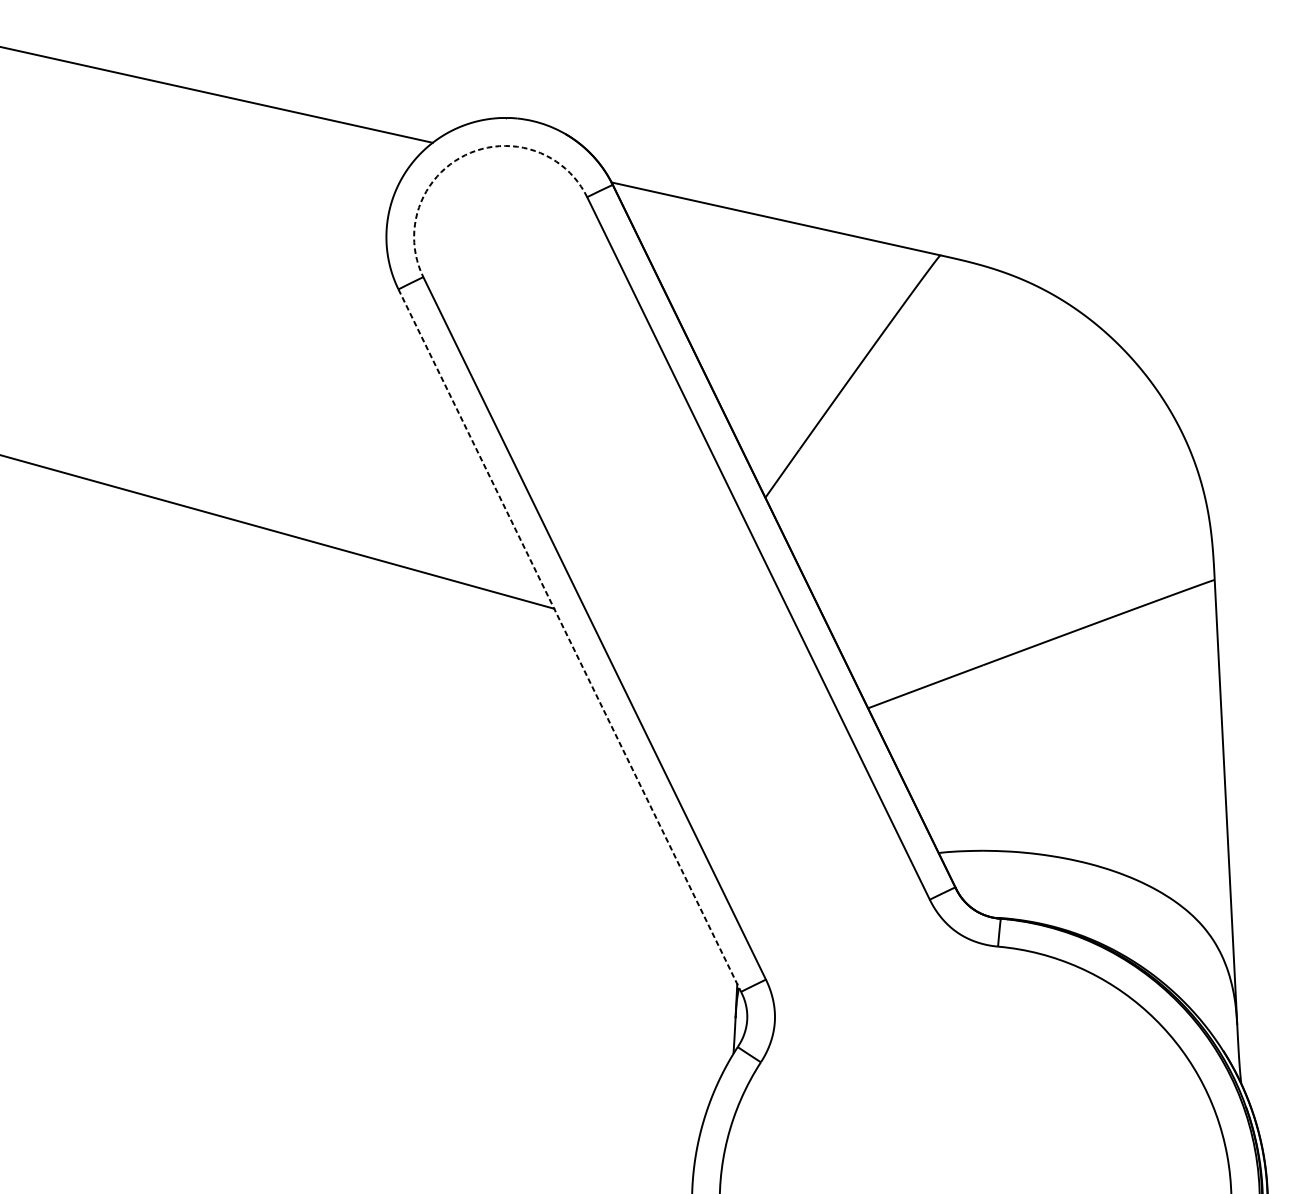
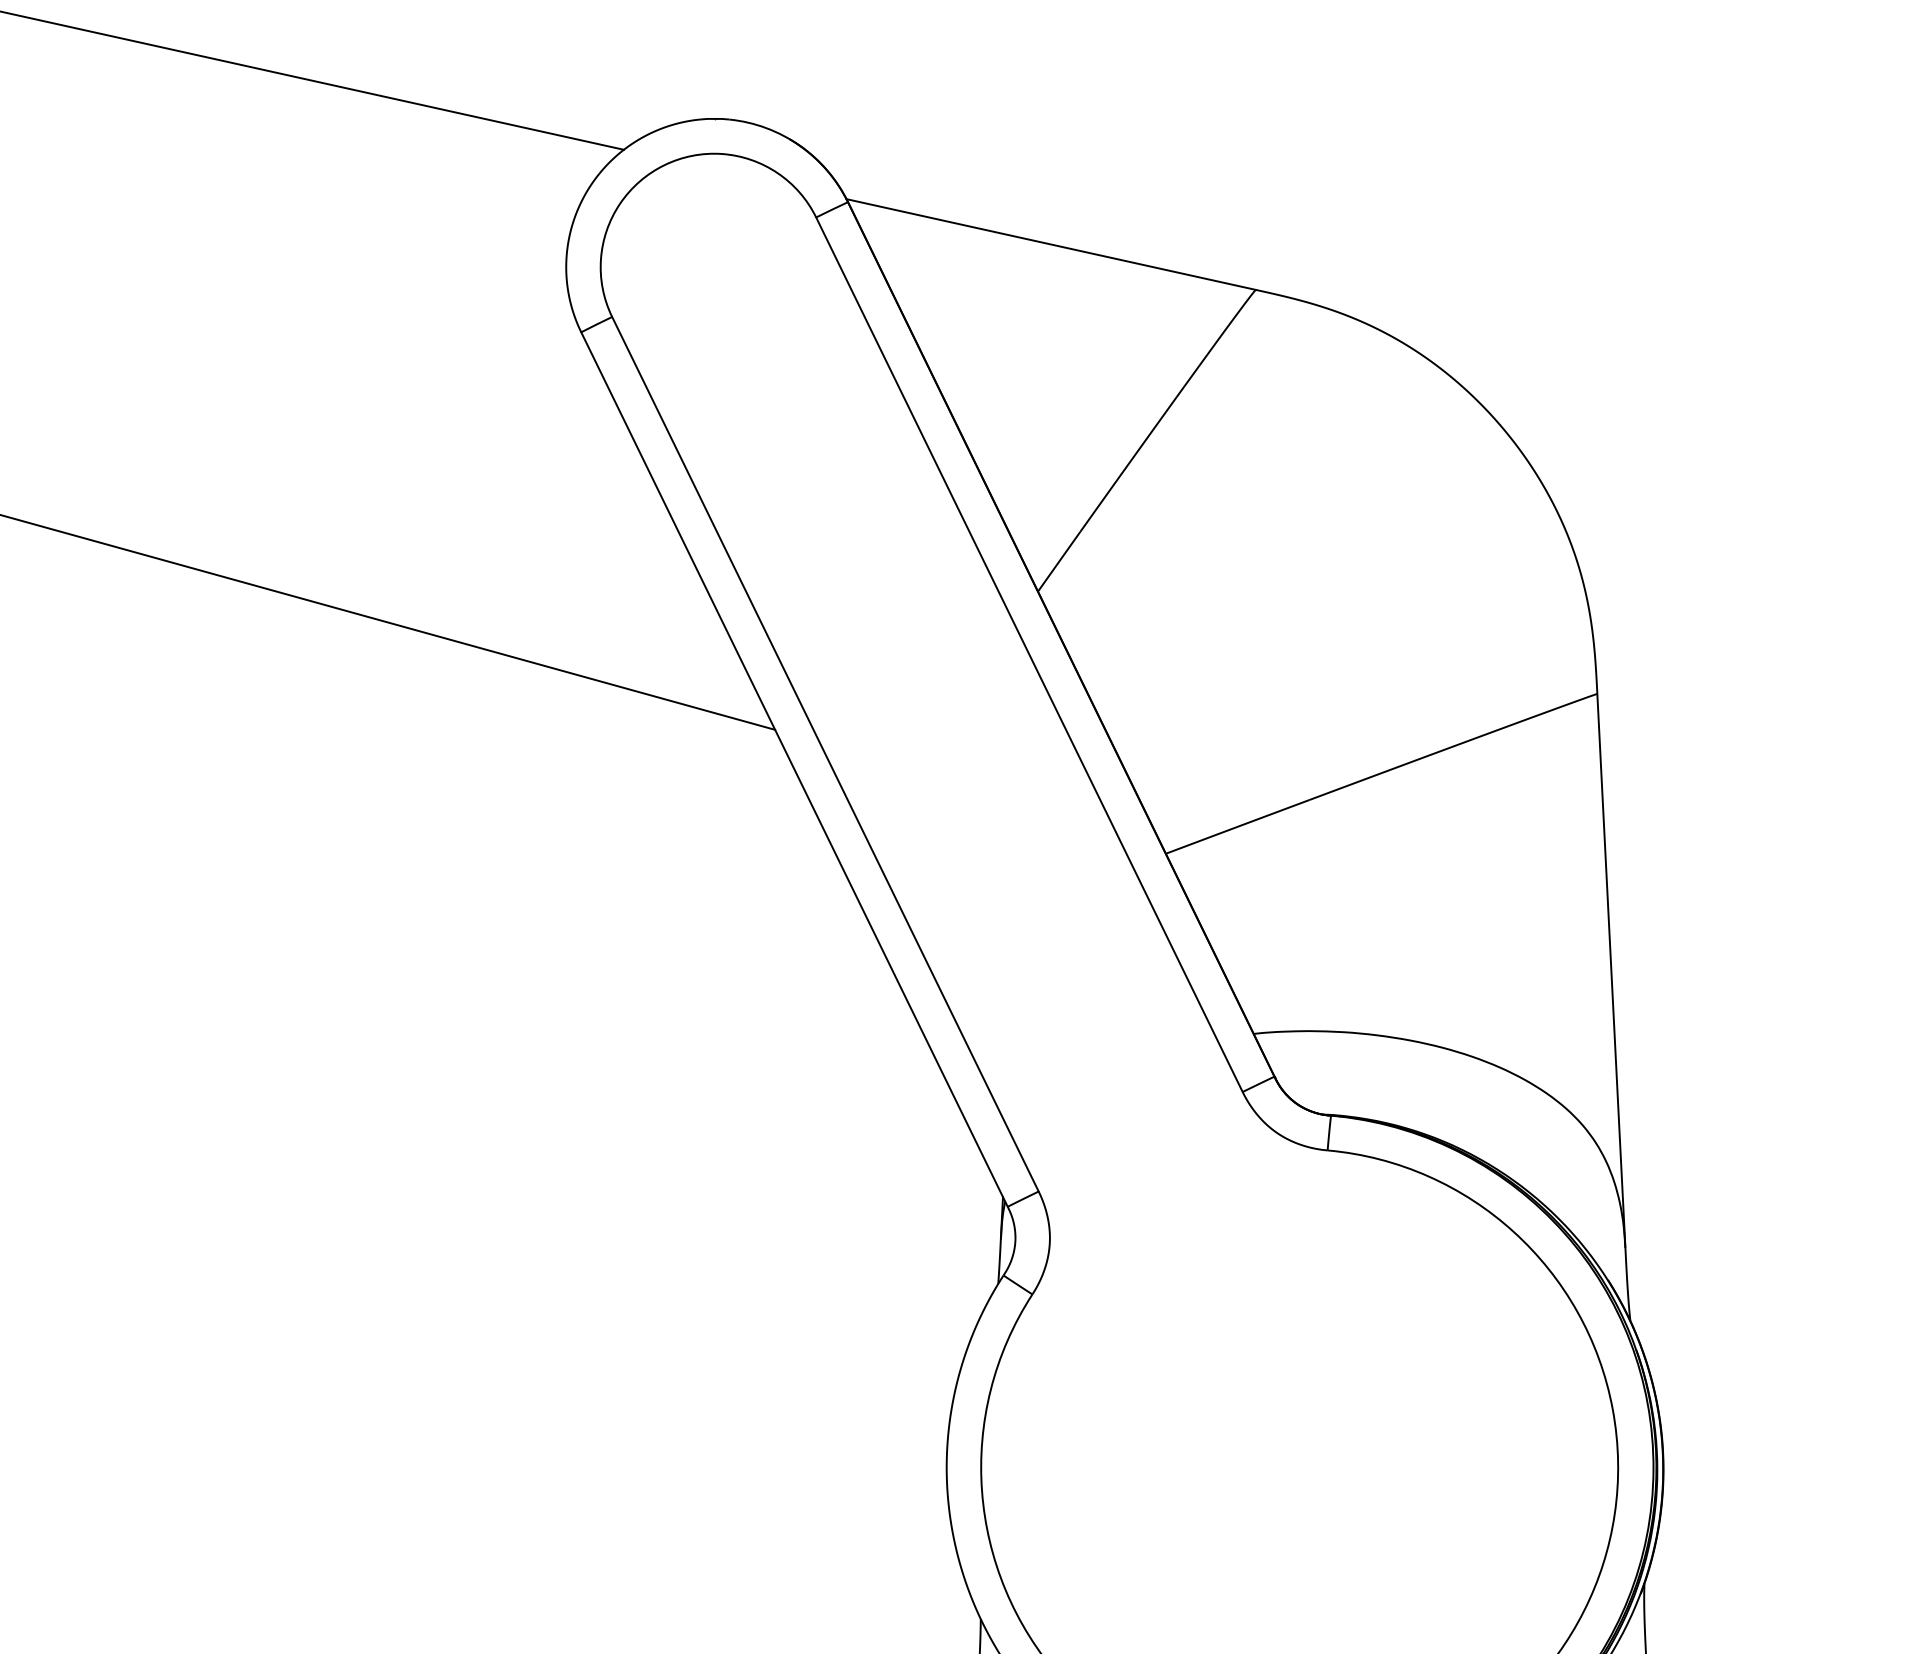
arc: (465, 155) -> (664, 165), dashed -> solid
line: (569, 641) -> (794, 770), dashed -> solid

